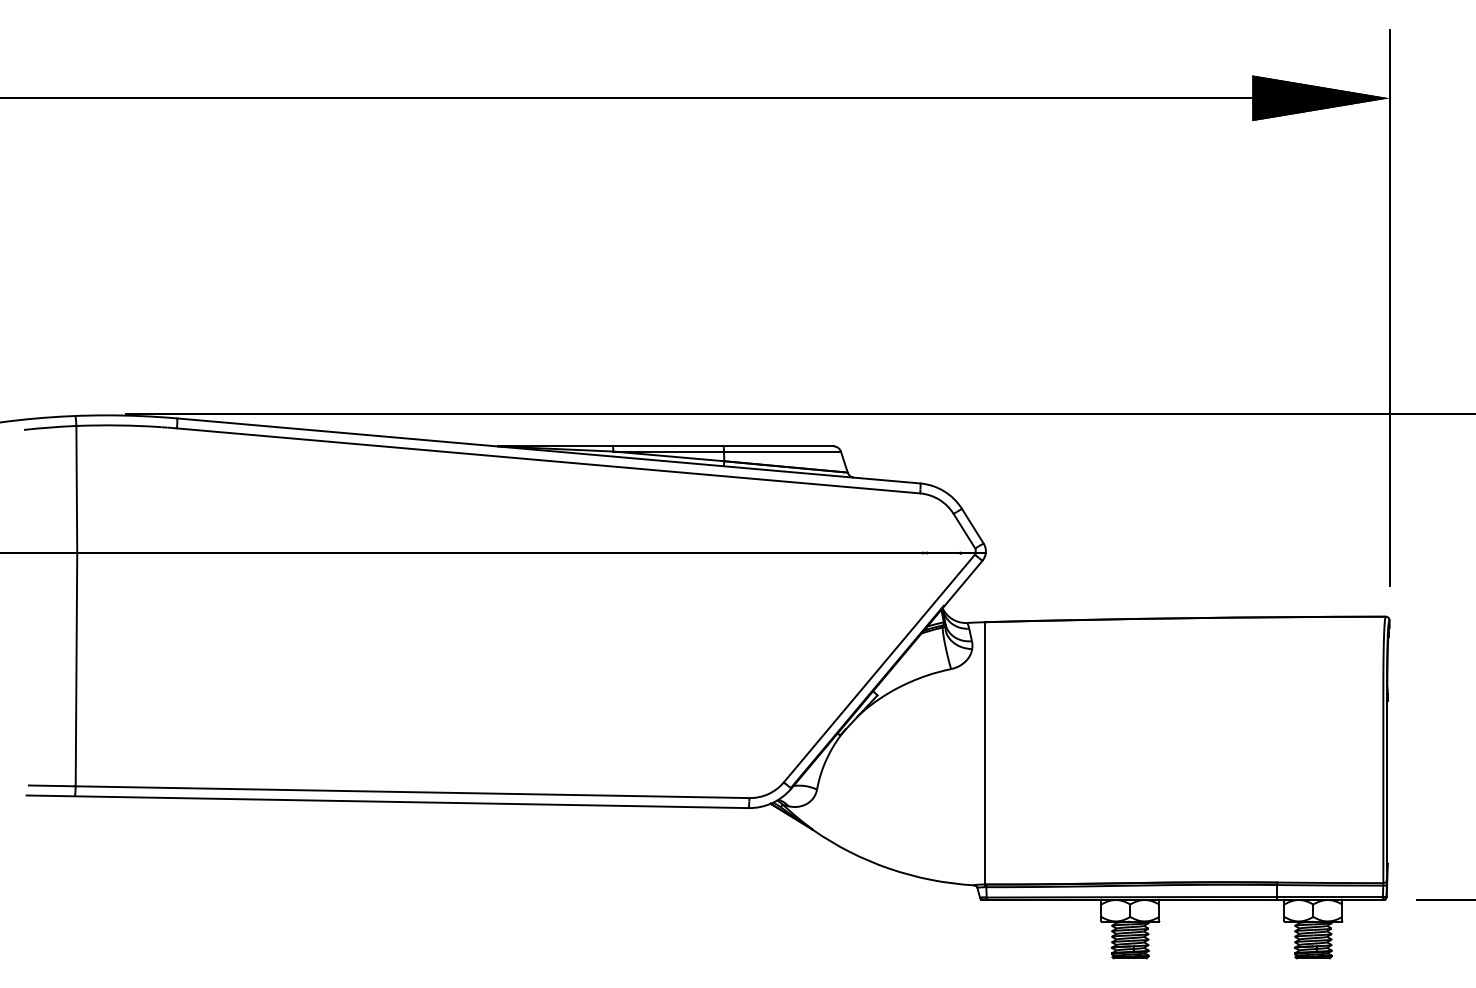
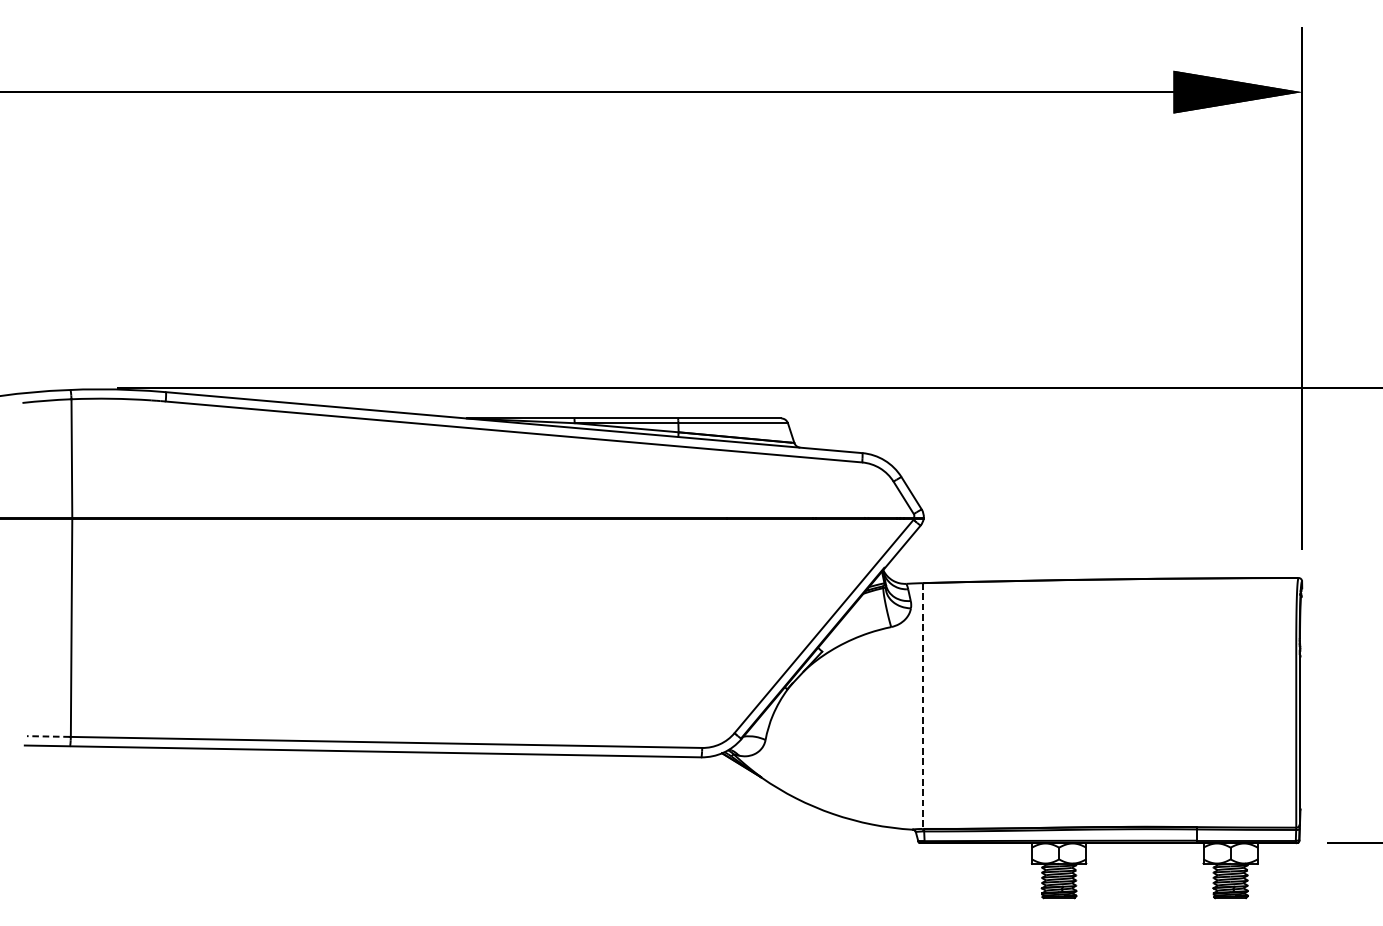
line: (984, 753) -> (922, 706), solid -> dashed
line: (51, 785) -> (48, 736), solid -> dashed

